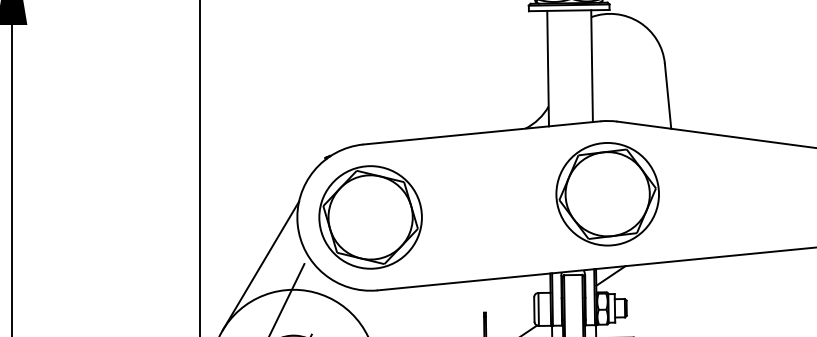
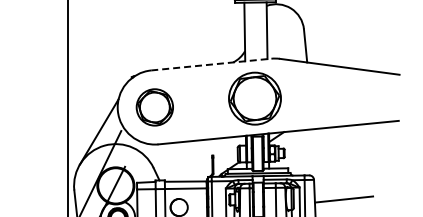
line: (482, 132) -> (211, 64), solid -> dashed
part: (606, 193) -> (254, 98), moved
part: (369, 217) -> (154, 107), size x0.7

